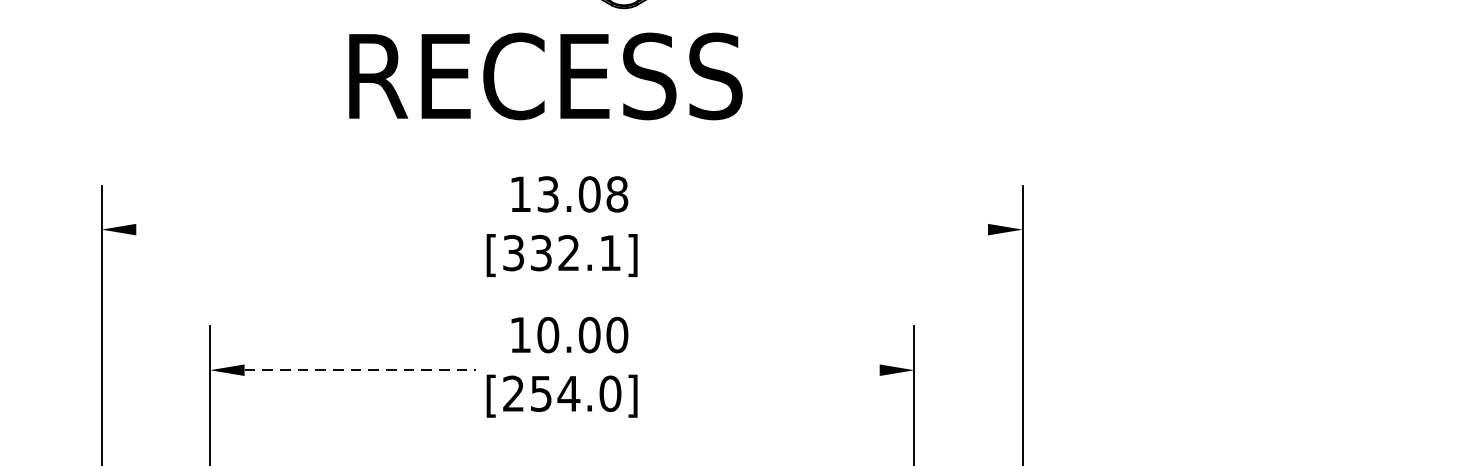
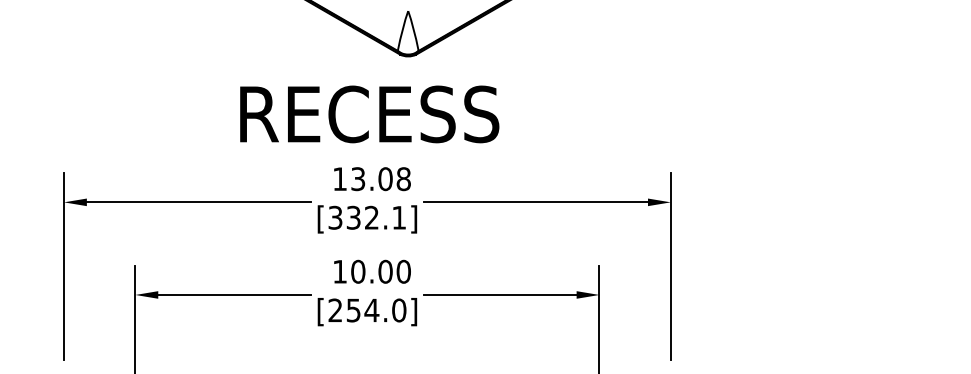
text: (545, 76) -> (369, 114), moved
line: (305, 229) -> (198, 202), added
line: (818, 229) -> (536, 202), added
line: (361, 369) -> (235, 294), dashed -> solid
line: (764, 369) -> (500, 294), added

